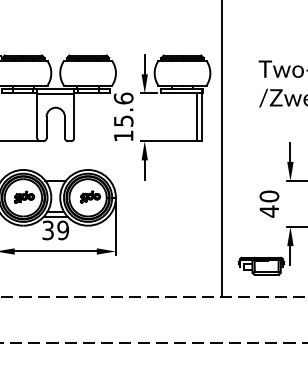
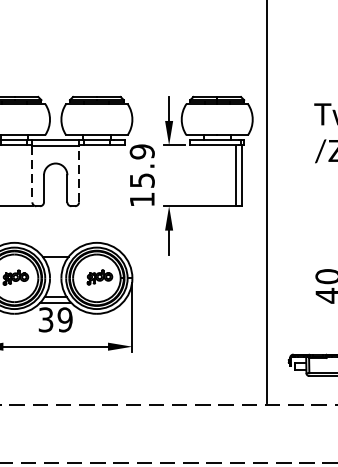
text: (123, 98) -> (142, 151), 15.6 -> 15.9
line: (74, 115) -> (79, 173), solid -> dashed
line: (37, 116) -> (32, 174), solid -> dashed

